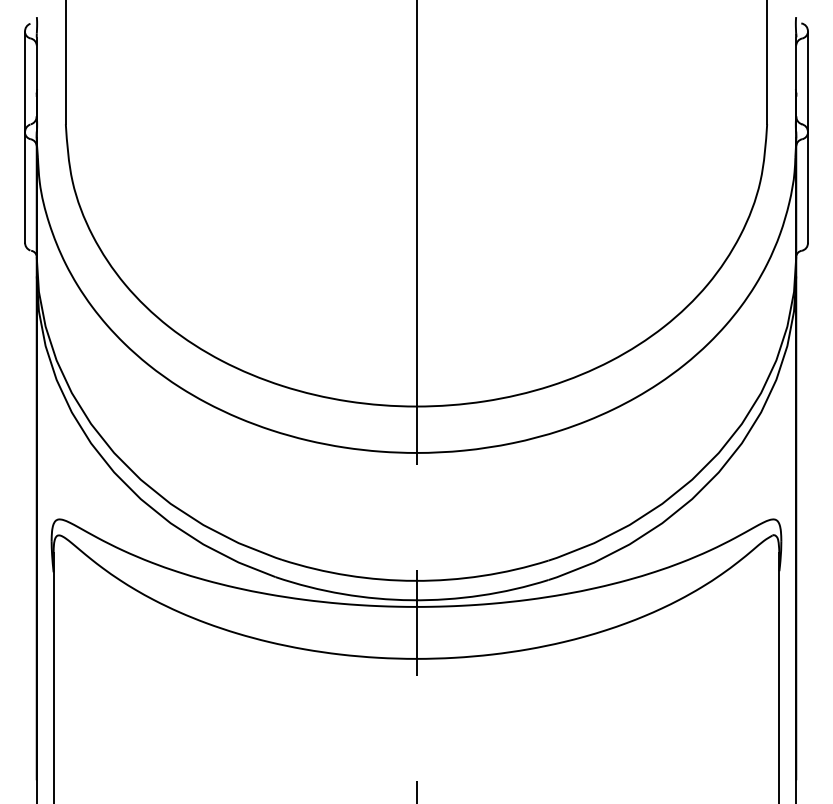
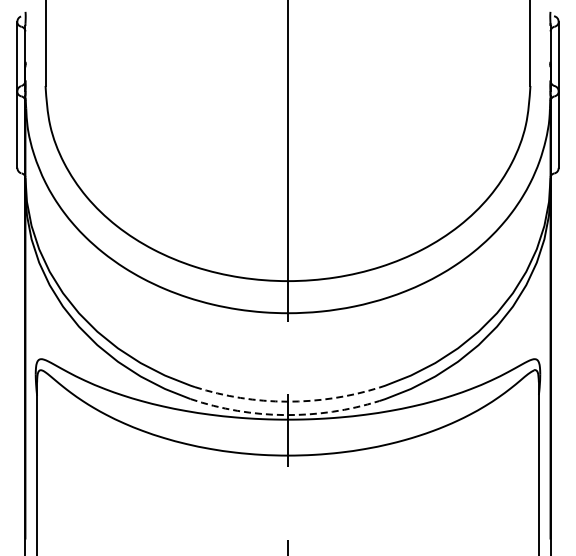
arc: (415, 580) -> (287, 401), solid -> dashed
arc: (411, 600) -> (284, 415), solid -> dashed

